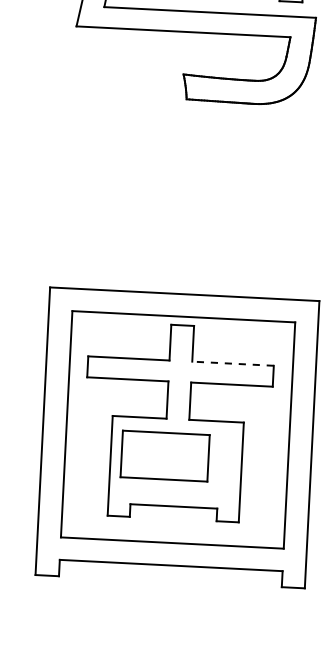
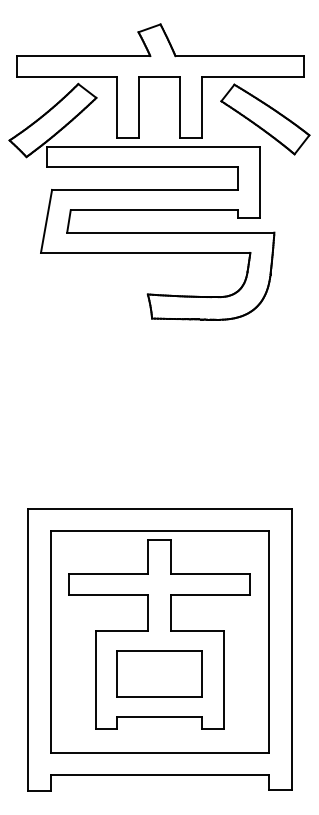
line: (233, 363) -> (210, 574), dashed -> solid
part: (164, 455) -> (159, 673), moved

